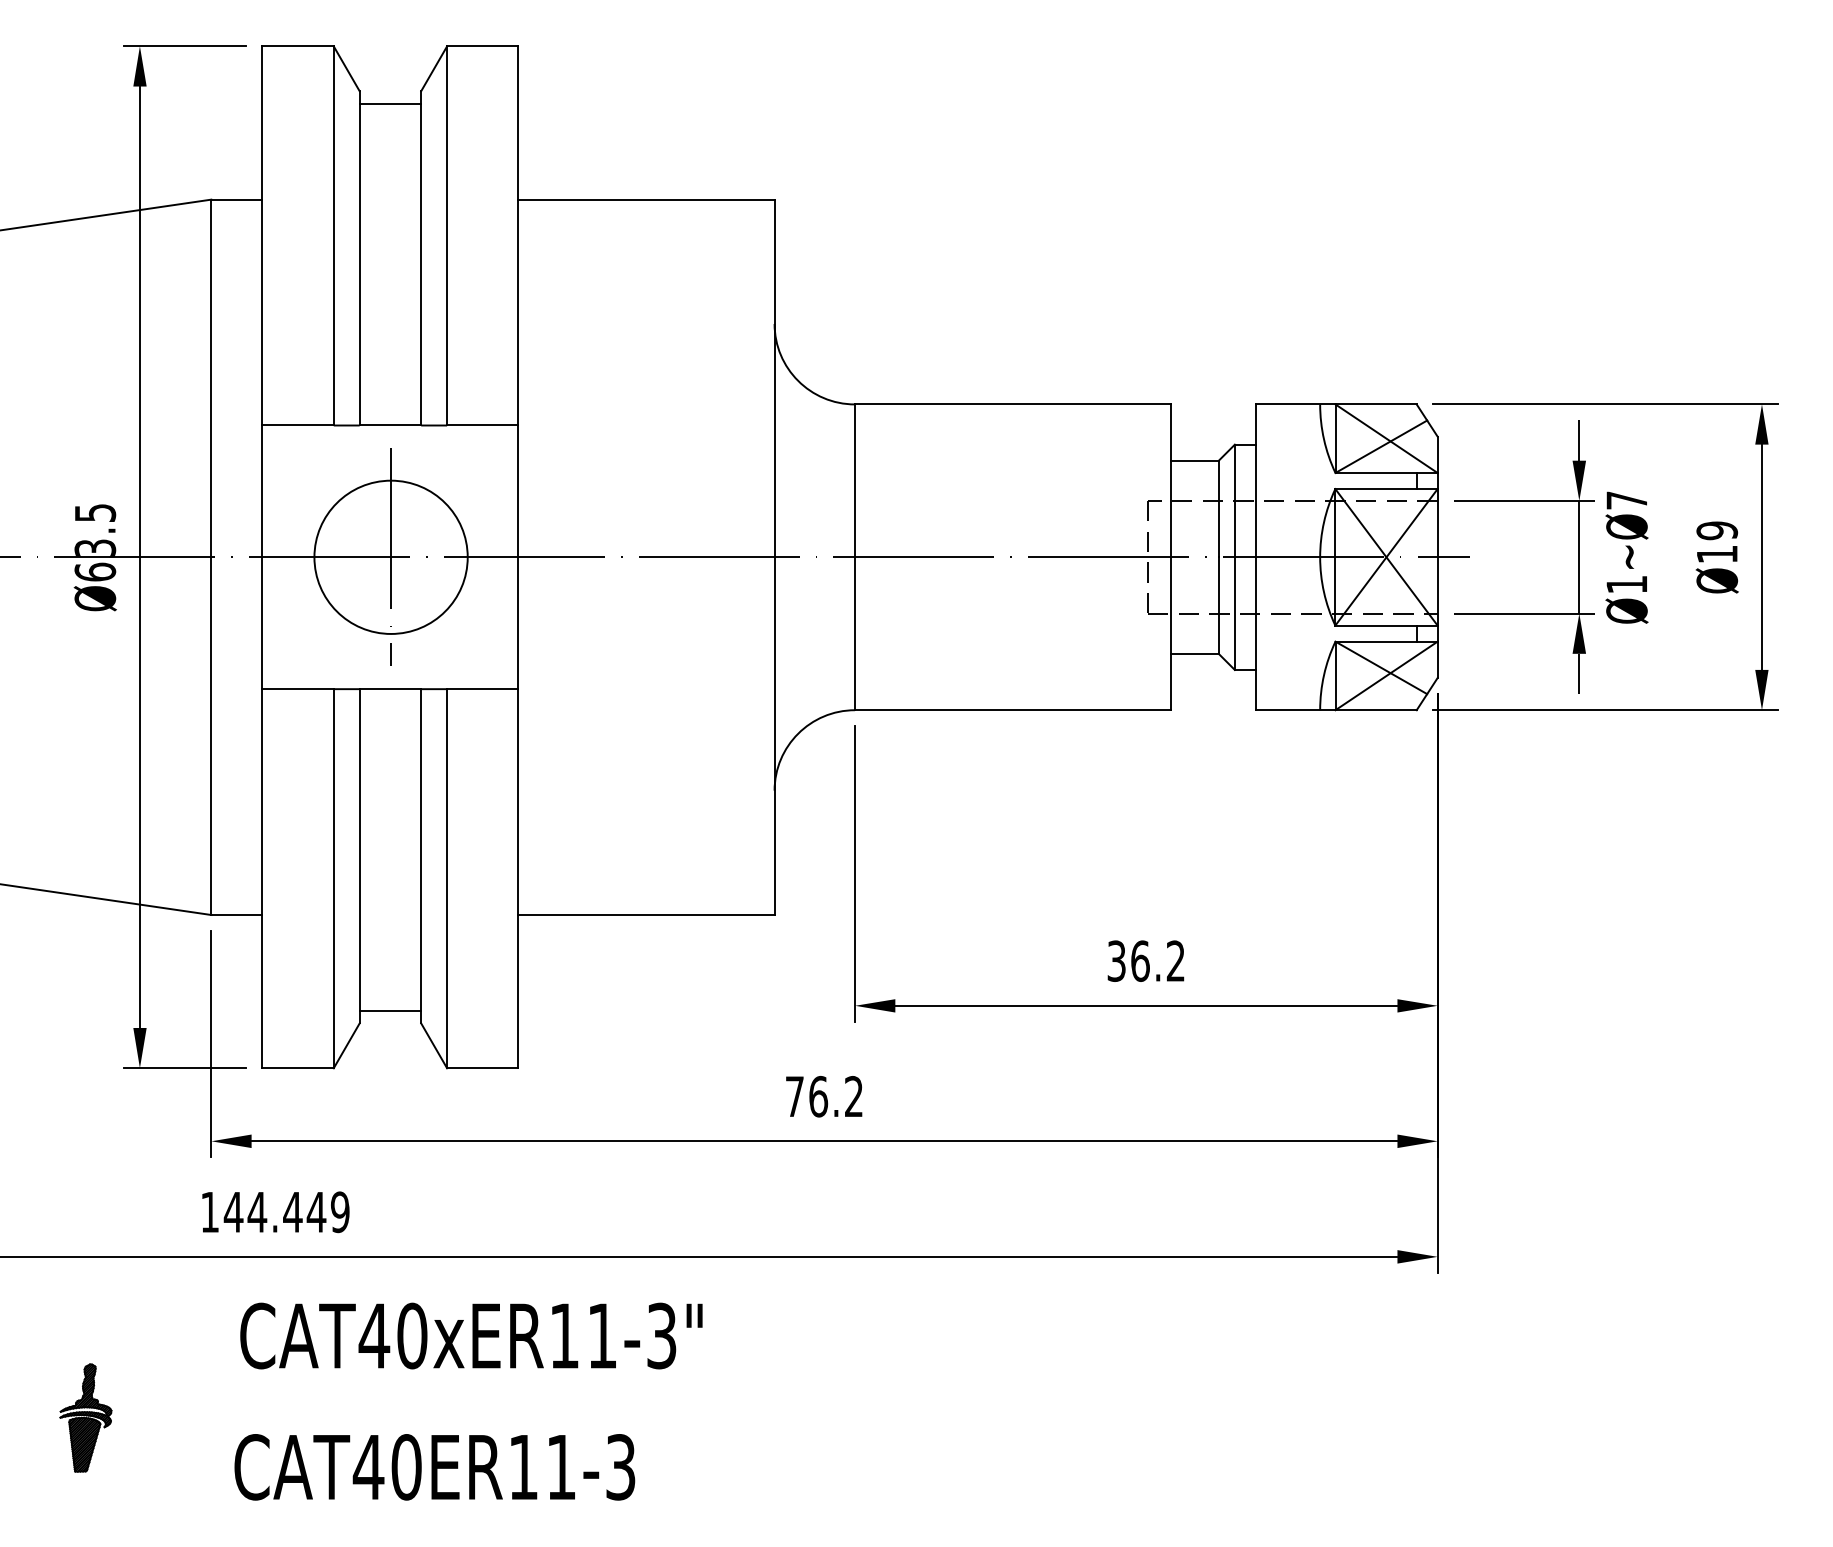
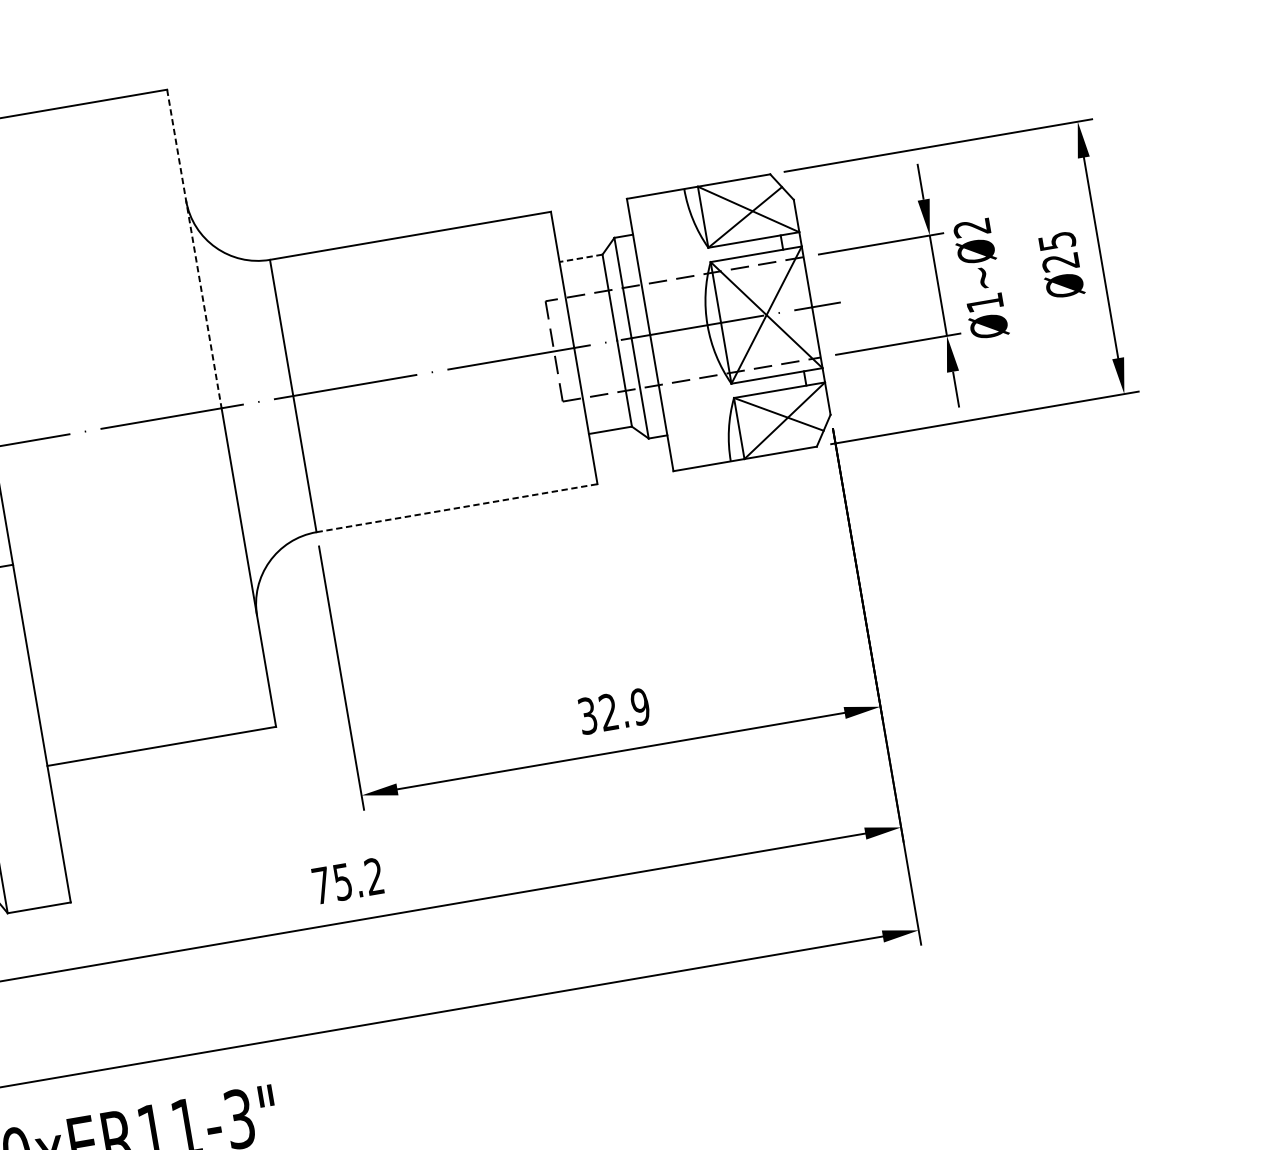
line: (774, 378) -> (194, 249), solid -> dashed
line: (1194, 460) -> (580, 258), solid -> dashed
text: (1626, 500) -> (971, 227), Ø1~Ø7 -> Ø1~Ø2
text: (1716, 542) -> (1058, 251), Ø19 -> Ø25
line: (1012, 710) -> (456, 508), solid -> dashed
text: (1158, 960) -> (624, 708), 36.2 -> 32.9
text: (818, 1096) -> (342, 881), 76.2 -> 75.2

